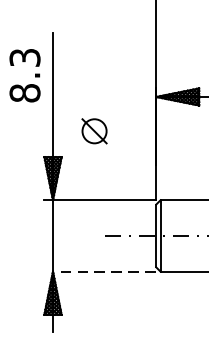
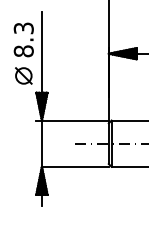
part: (94, 130) -> (23, 75), moved
line: (103, 271) -> (74, 166), dashed -> solid

